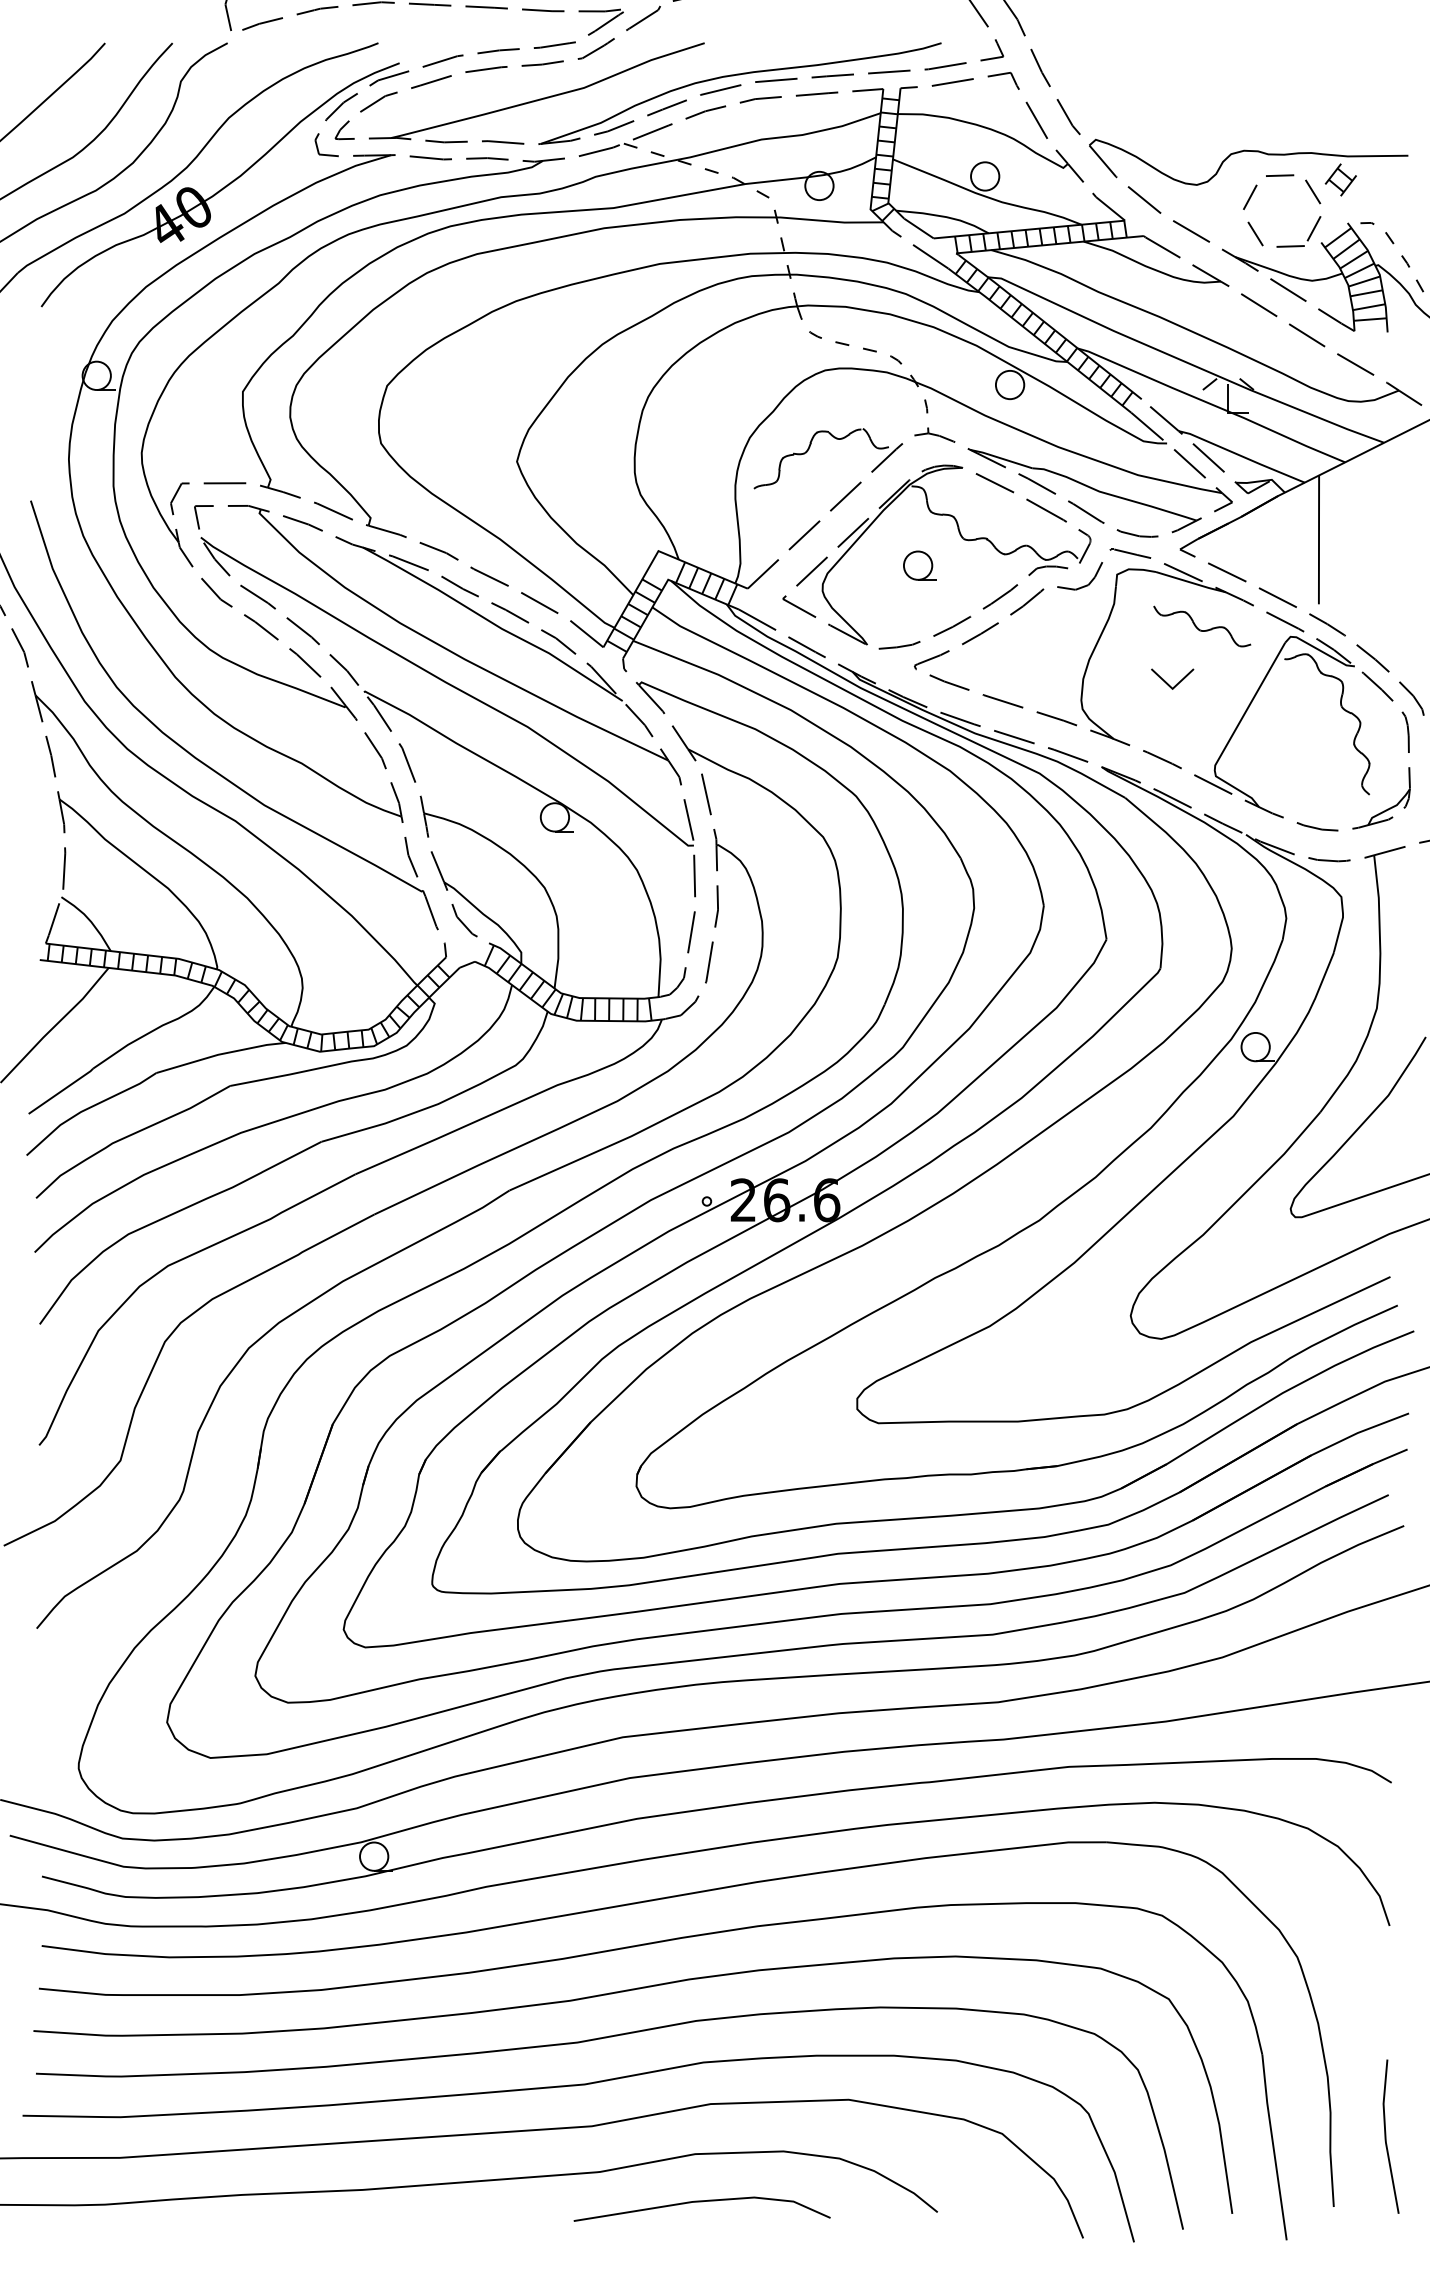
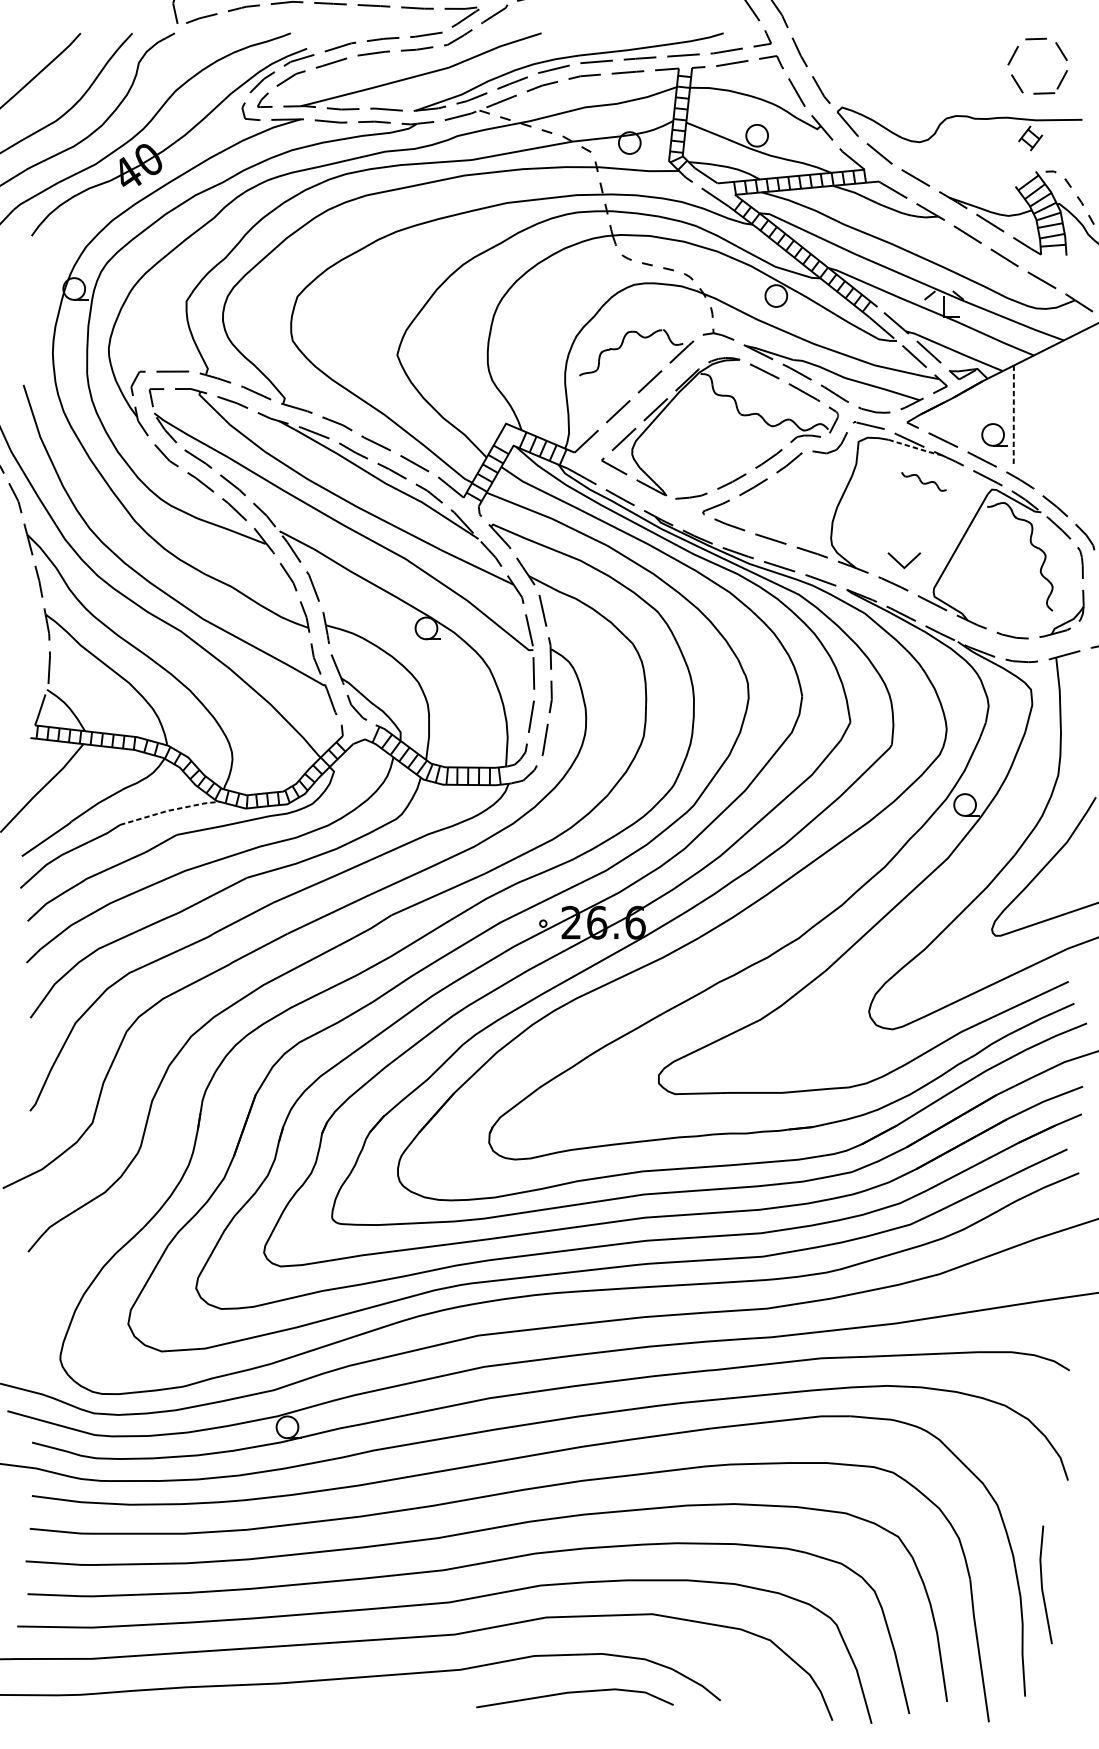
part: (1252, 195) -> (1014, 54), moved
line: (1318, 540) -> (1013, 415), solid -> dashed
part: (919, 565) -> (994, 434), moved
line: (1191, 582) -> (915, 447), solid -> dashed
part: (1202, 626) -> (924, 481), size x0.6
part: (1167, 682) -> (900, 563), moved
line: (221, 1054) -> (170, 810), solid -> dashed
line: (1386, 2136) -> (1042, 1584), moved
line: (701, 2202) -> (574, 1693), moved

